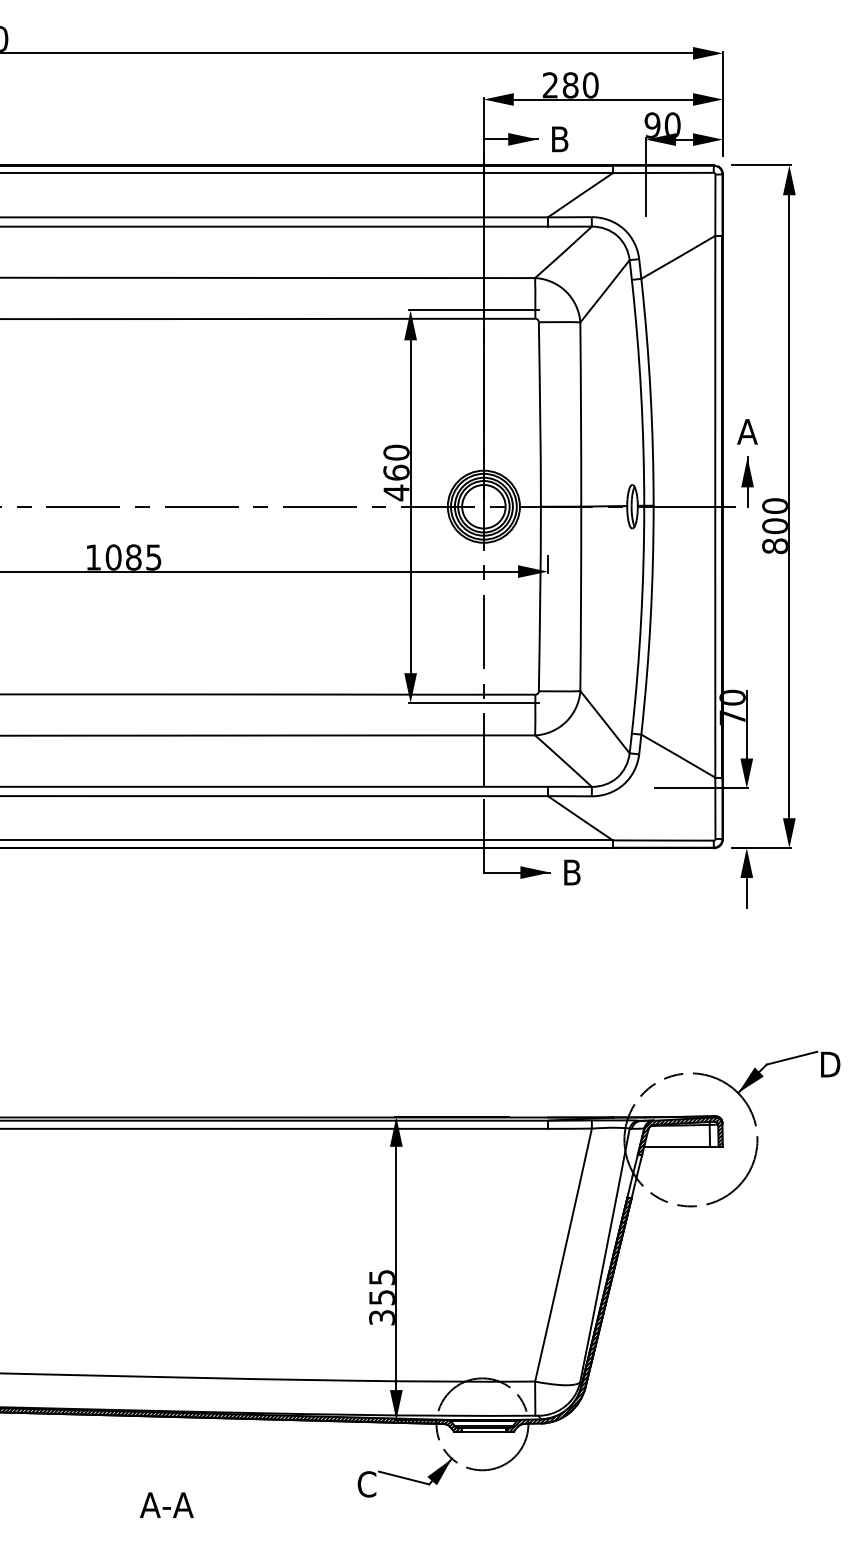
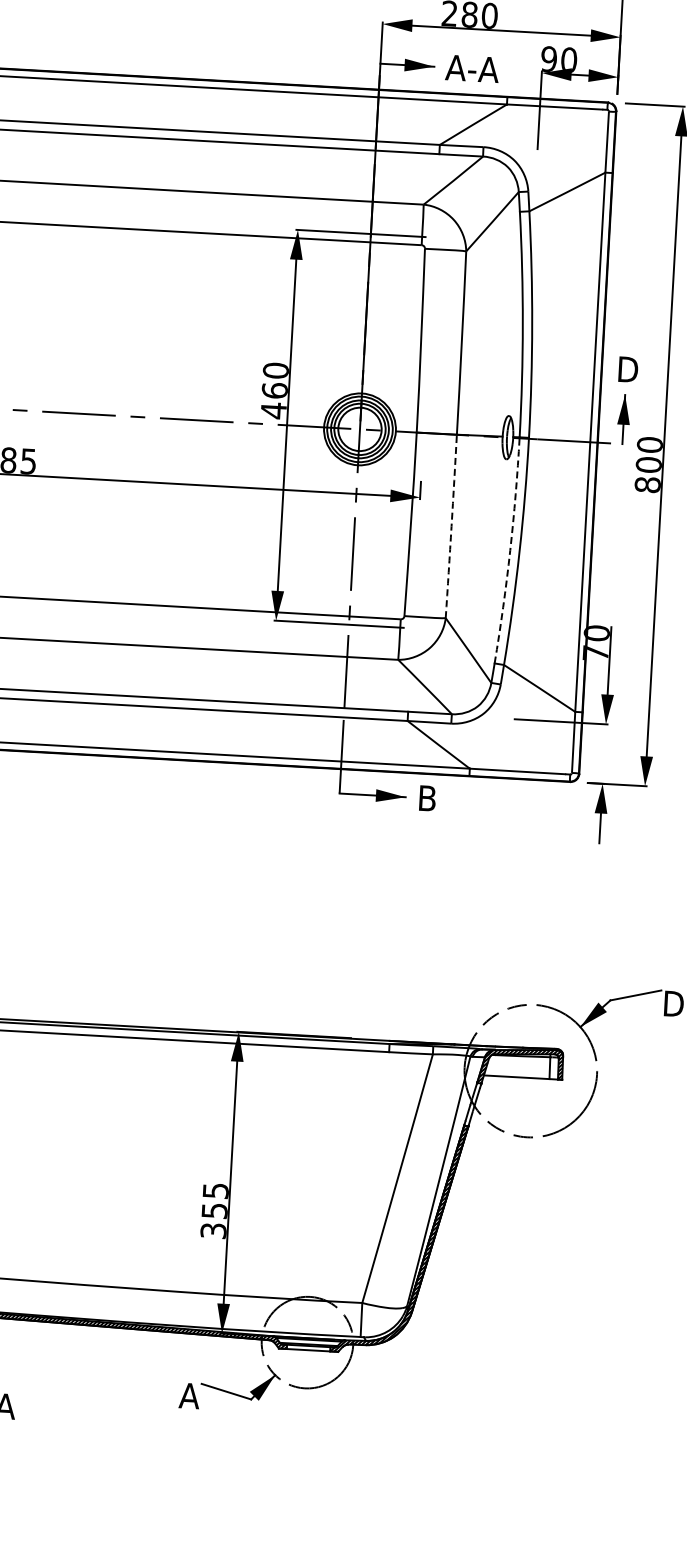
text: (576, 139) -> (472, 69), B -> A-A
text: (748, 431) -> (627, 369), A -> D
arc: (581, 598) -> (452, 526), solid -> dashed
arc: (641, 619) -> (510, 550), solid -> dashed
text: (367, 1484) -> (189, 1396), C -> A

